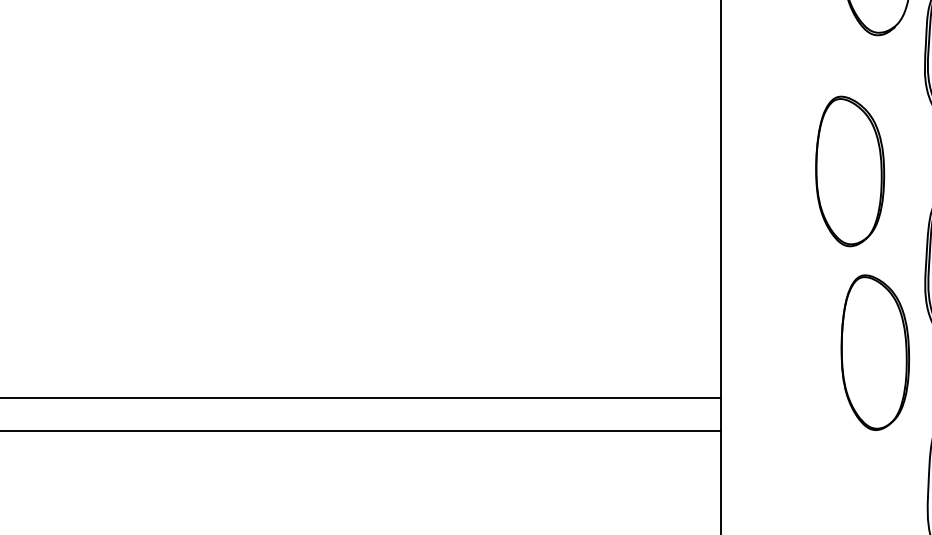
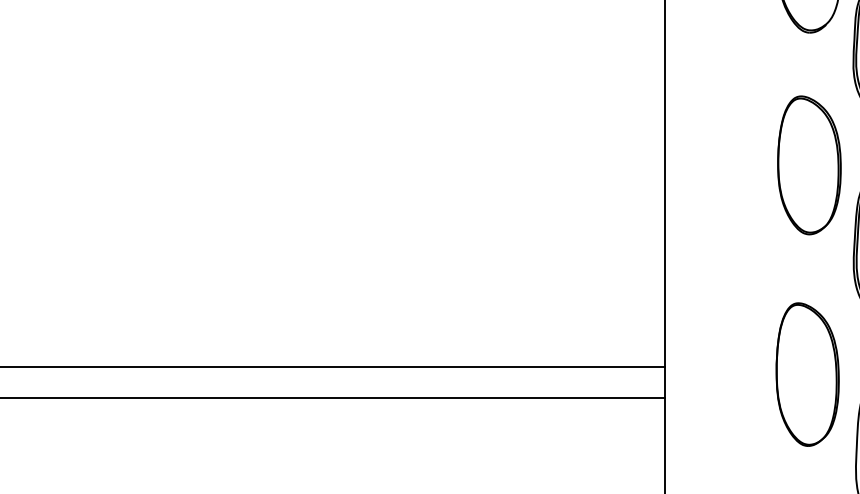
part: (850, 171) -> (809, 165), moved
part: (875, 352) -> (807, 374), moved

